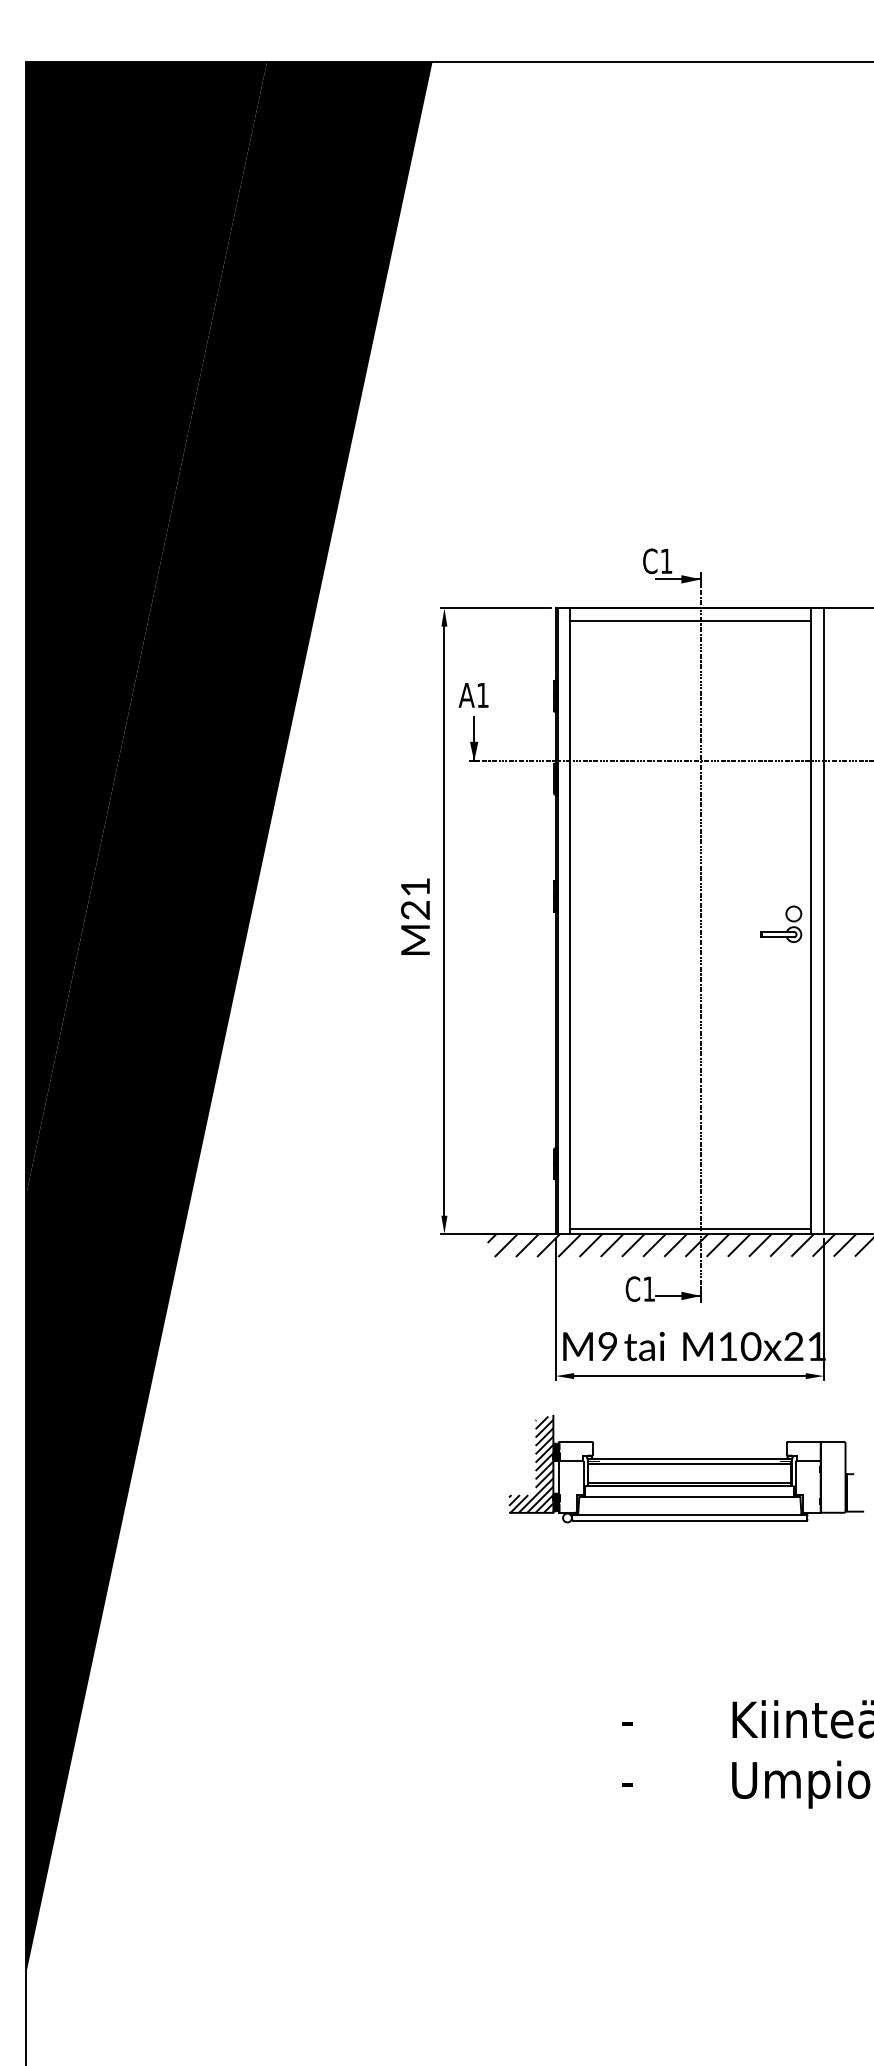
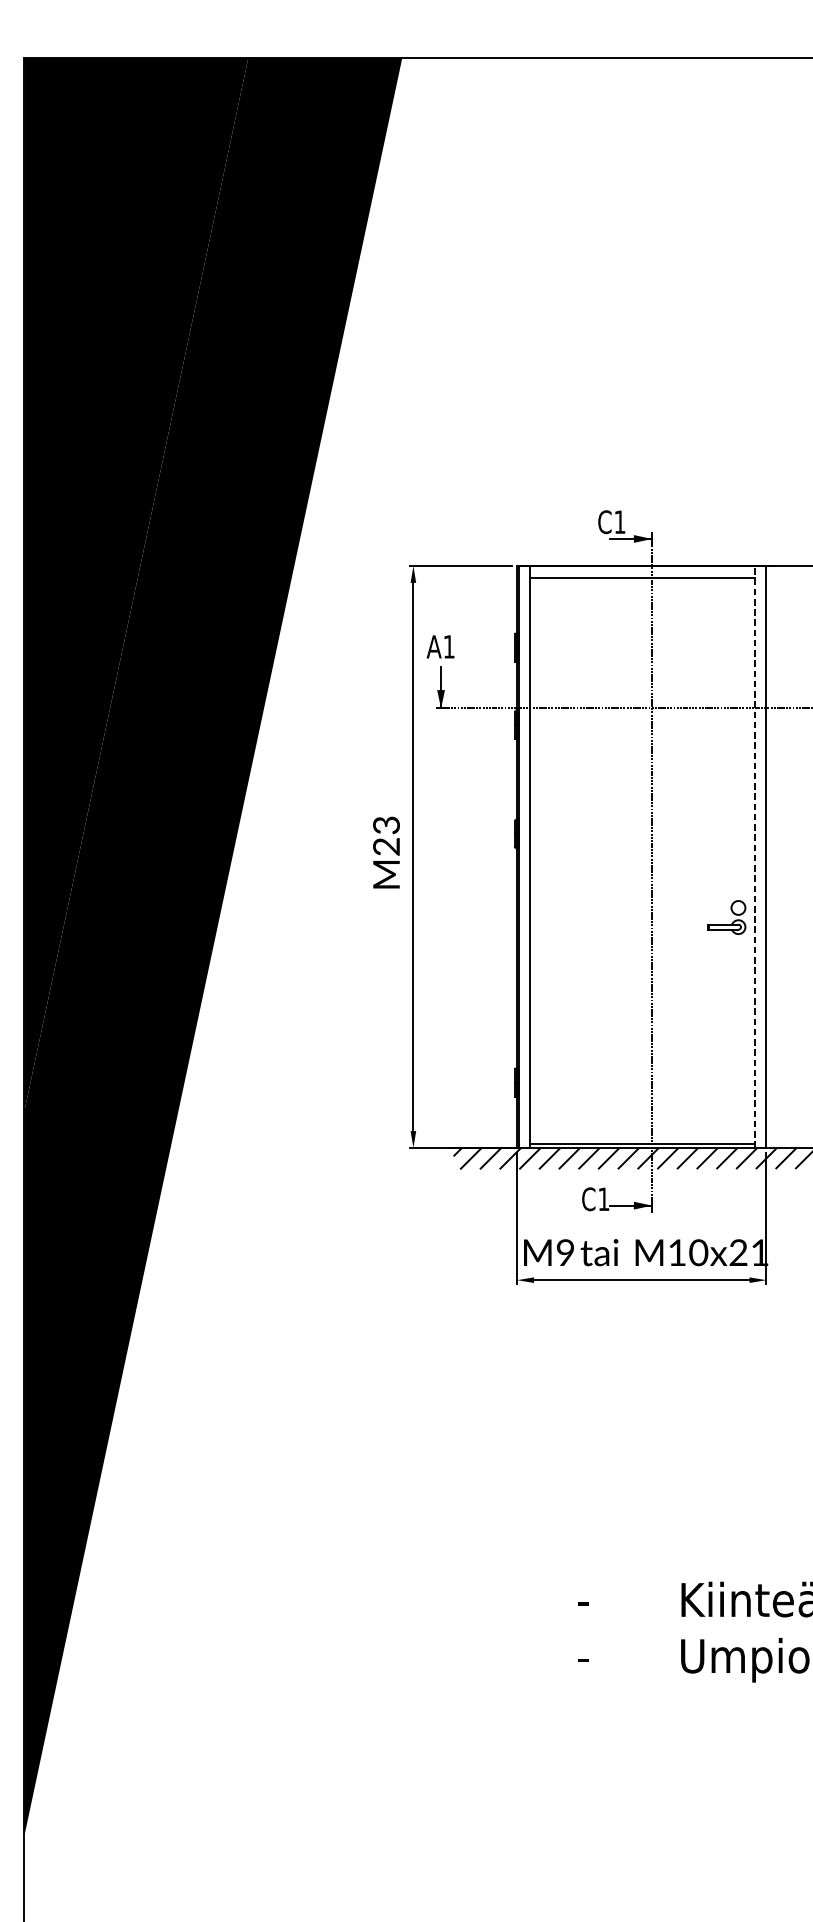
text: (415, 887) -> (386, 825), M21 -> M23
part: (786, 918) -> (731, 912), moved
line: (811, 921) -> (754, 857), solid -> dashed
part: (686, 1468) -> (638, 1366), removed

